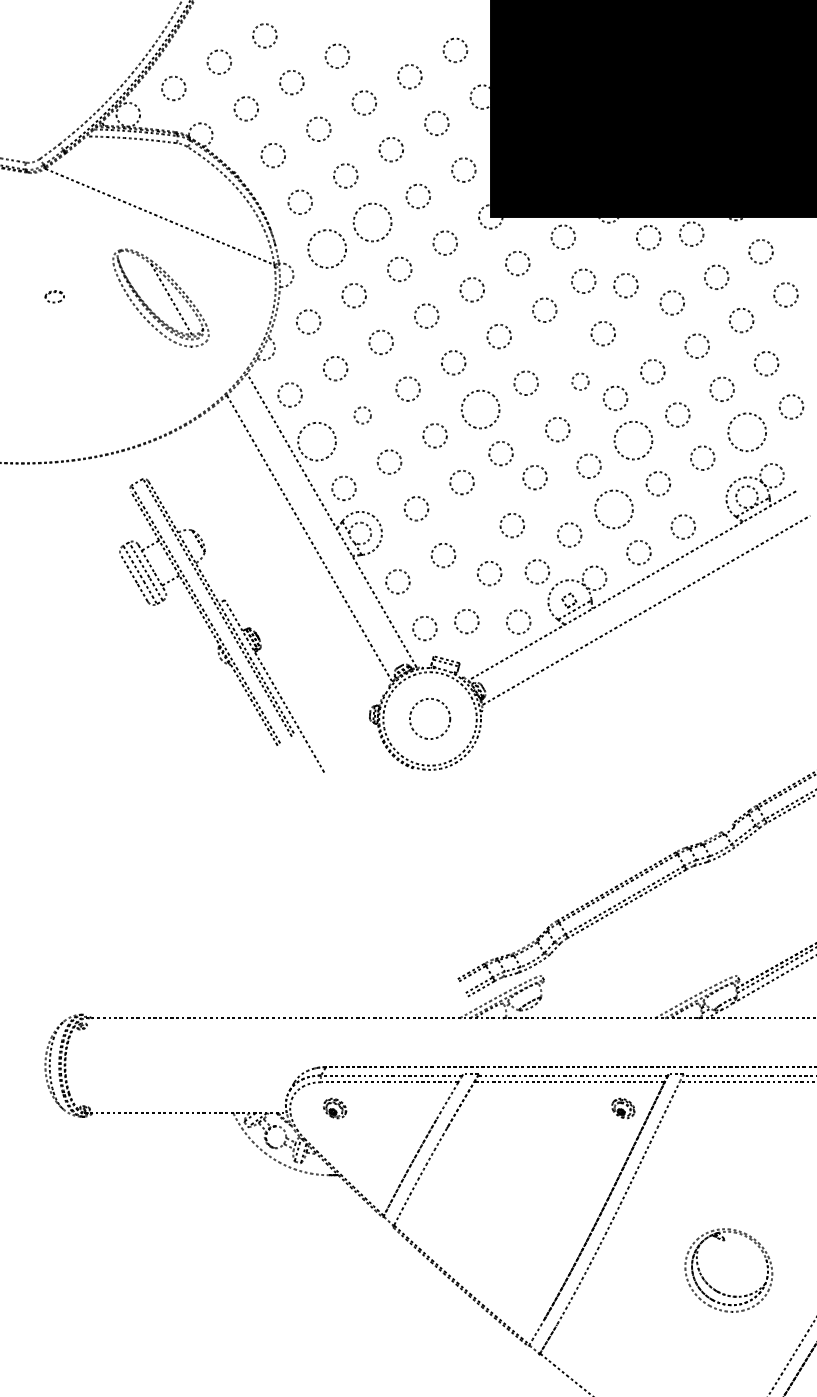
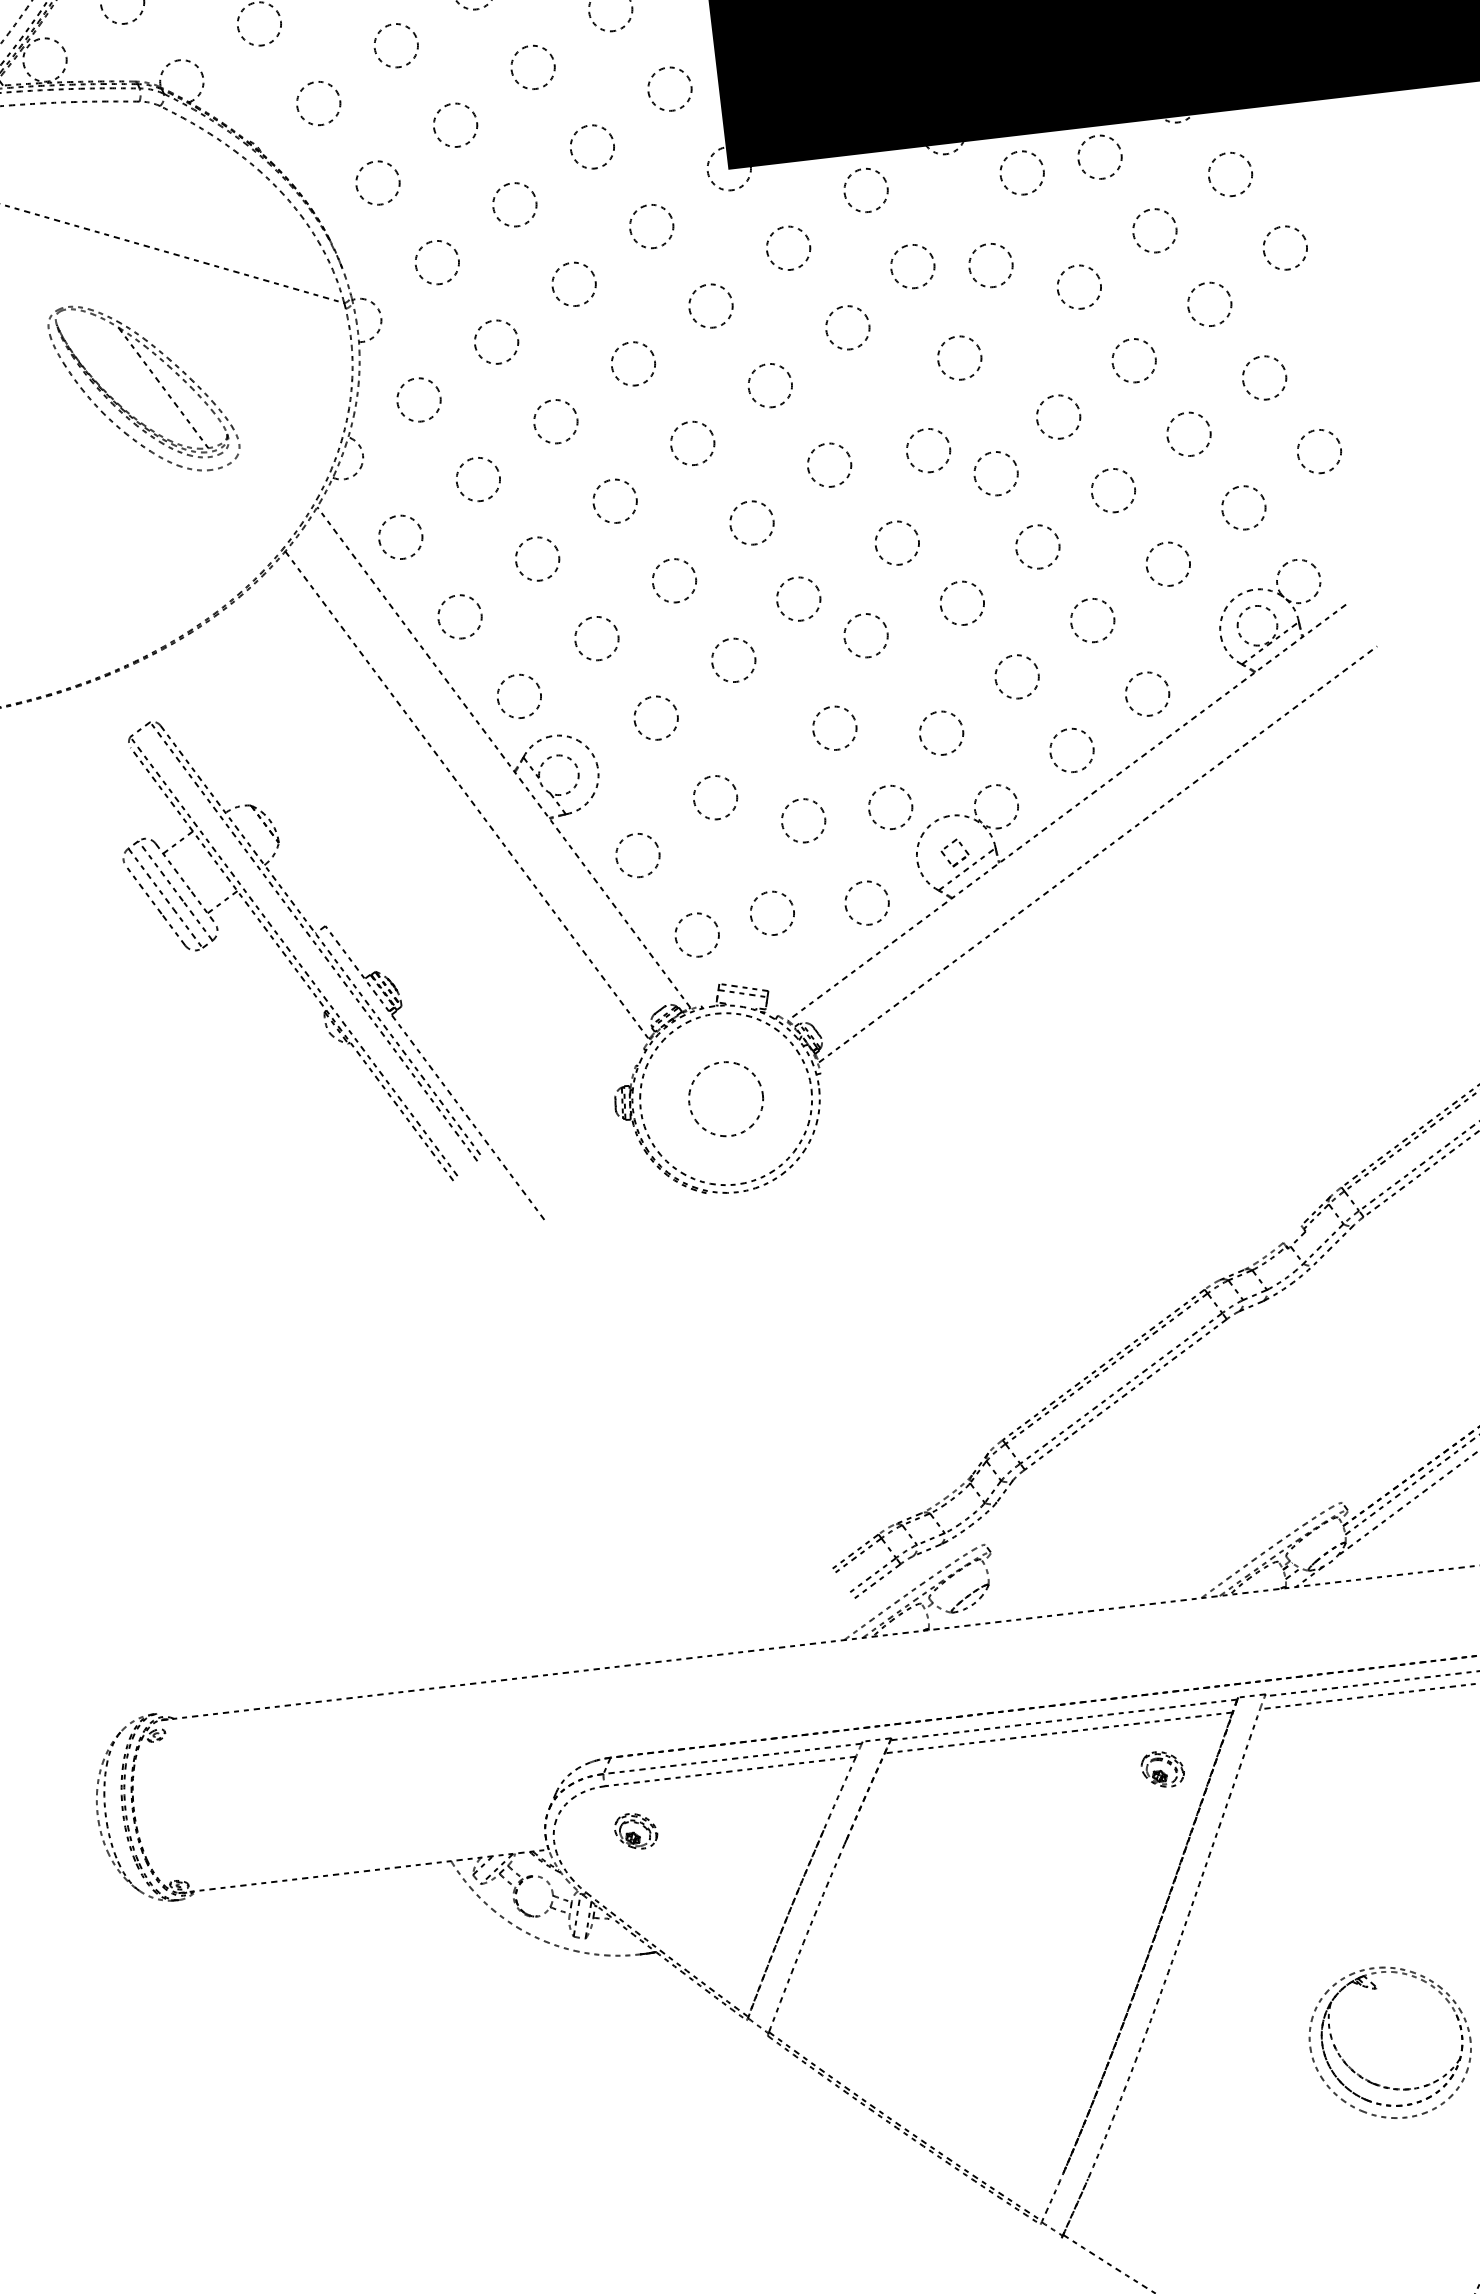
circle: (372, 222) -> (514, 204), size x0.62
circle: (327, 248) -> (437, 261), size x0.62
circle: (580, 381) -> (928, 450), size x1.43
circle: (480, 409) -> (751, 522), size x0.62
circle: (362, 415) -> (537, 559), size x1.43
circle: (746, 432) -> (1242, 507), size x0.62
circle: (633, 440) -> (1037, 546), size x0.62
circle: (316, 441) -> (459, 616), size x0.62
circle: (613, 509) -> (1016, 677), size x0.62

